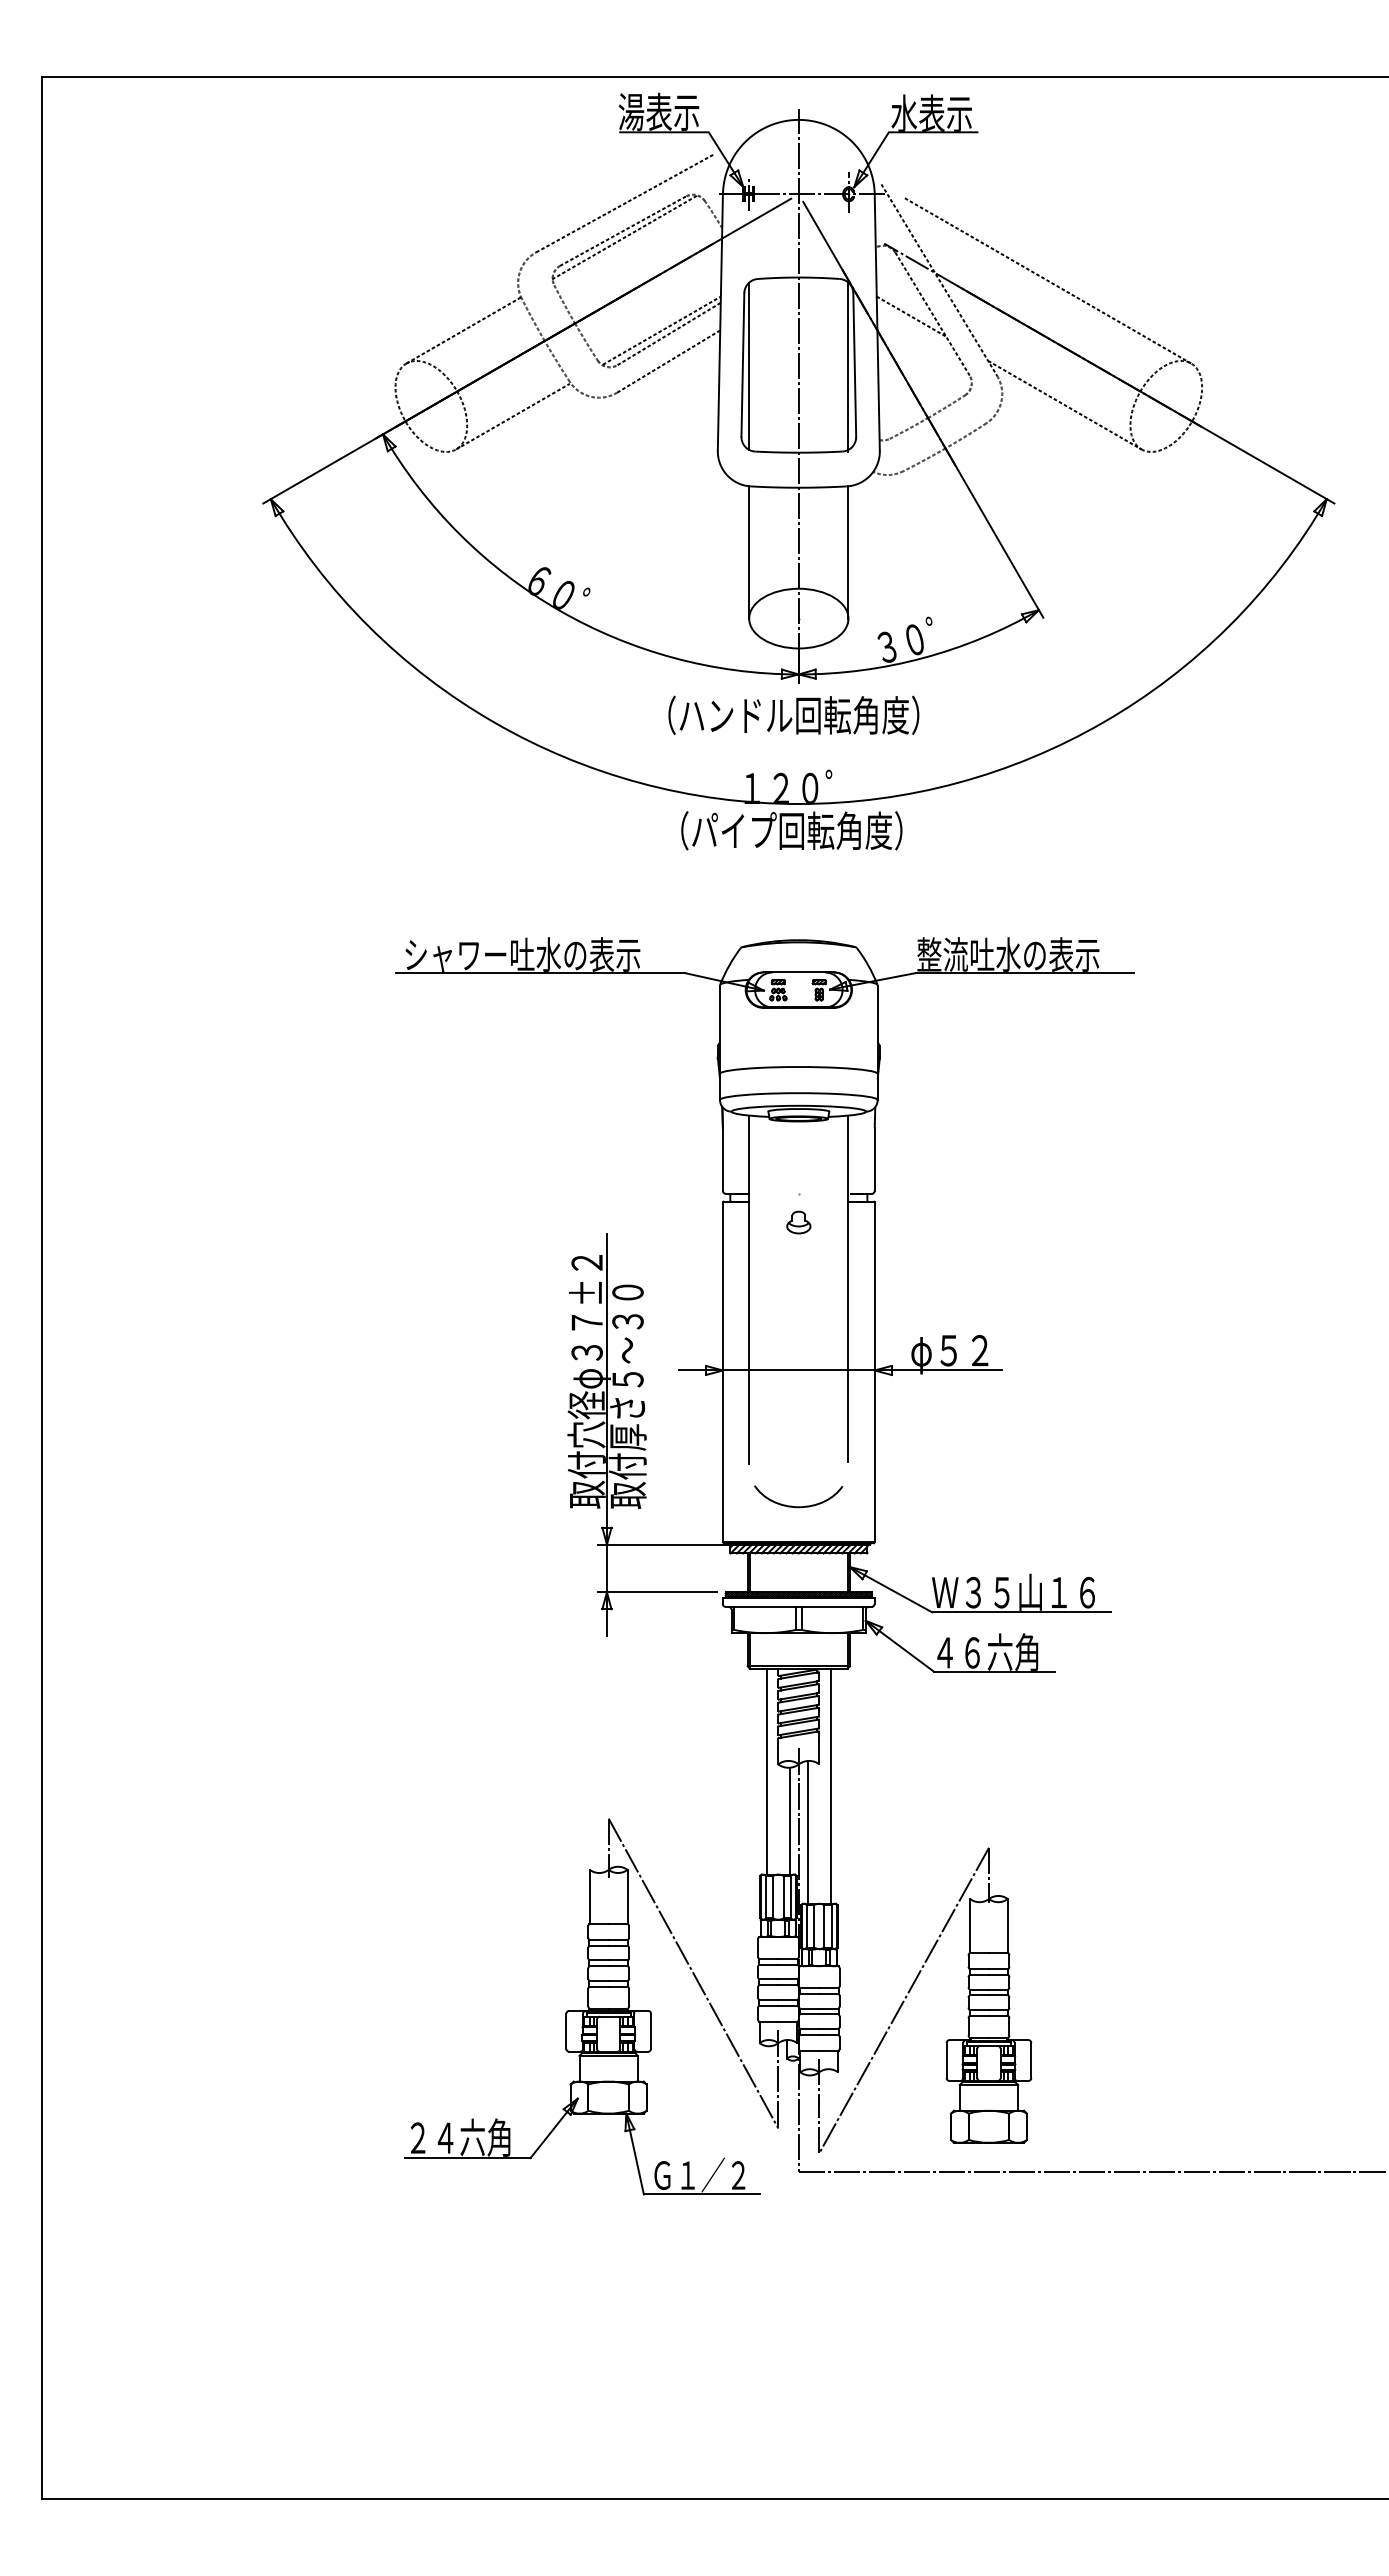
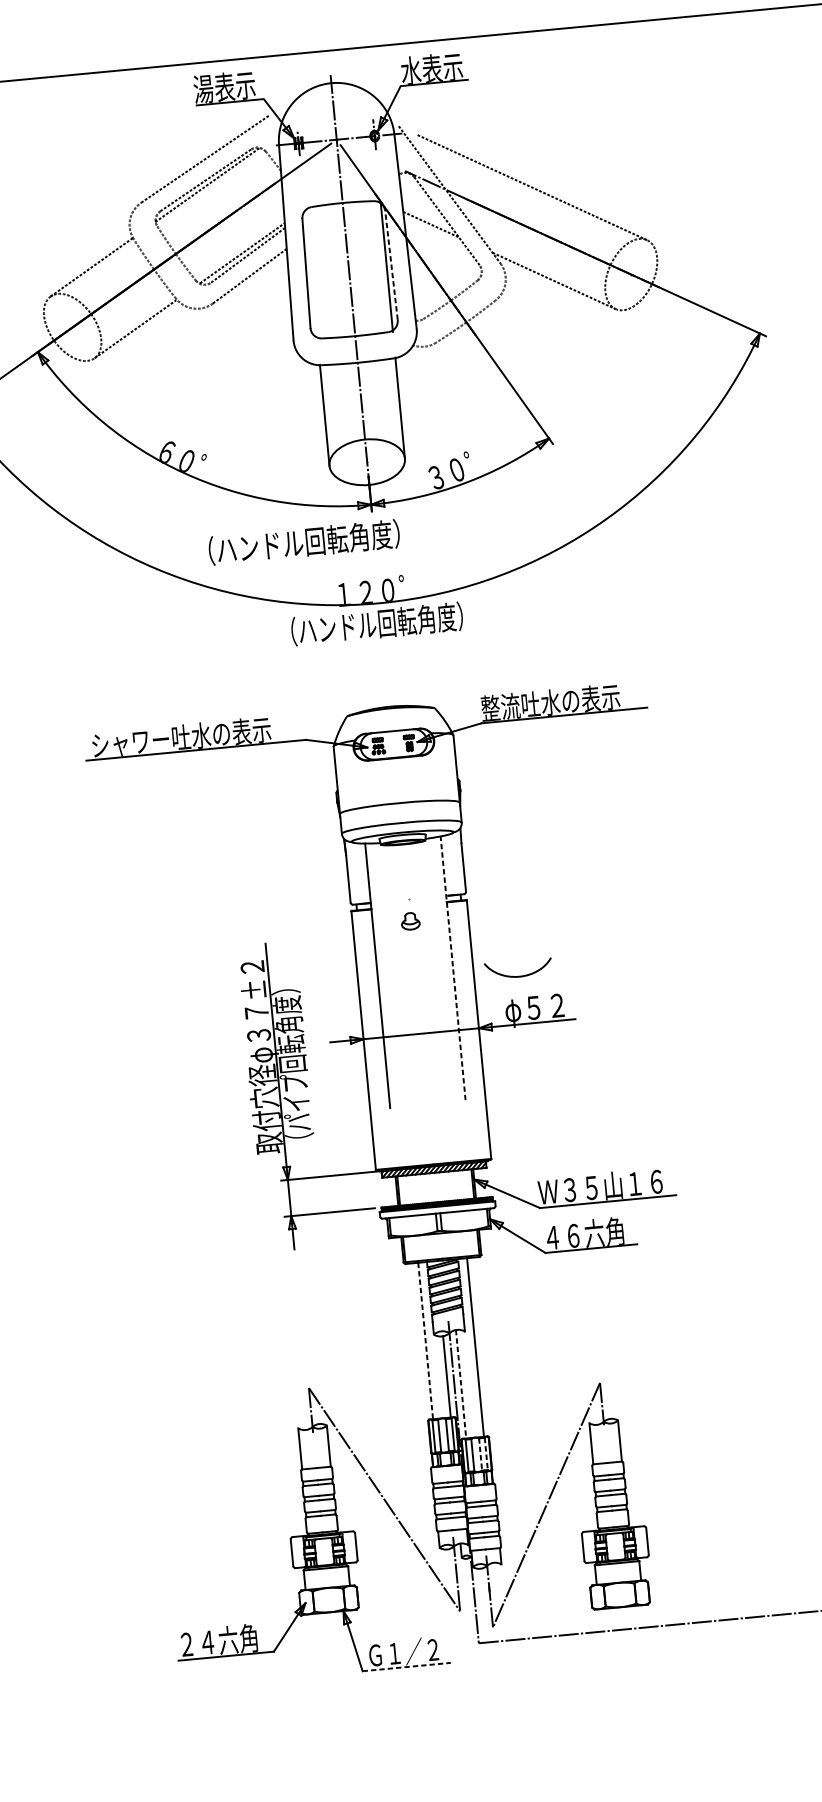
line: (854, 364) -> (391, 265), solid -> dashed
line: (749, 366) -> (311, 274), removed
text: (793, 714) -> (303, 541), moved
text: (791, 830) -> (376, 623), （パイプ回転角度） -> （ハンドル回転角度）
line: (848, 1288) -> (453, 967), solid -> dashed
text: (627, 1396) -> (292, 1065), 取付厚さ５～３０ -> （パイプ回転角度）
curve: (798, 1506) -> (519, 976), moved
line: (766, 1771) -> (425, 1340), solid -> dashed
line: (807, 1832) -> (461, 1384), solid -> dashed
line: (824, 1926) -> (480, 1454), solid -> dashed
line: (831, 1926) -> (486, 1454), solid -> dashed
line: (701, 2194) -> (406, 1667), solid -> dashed

